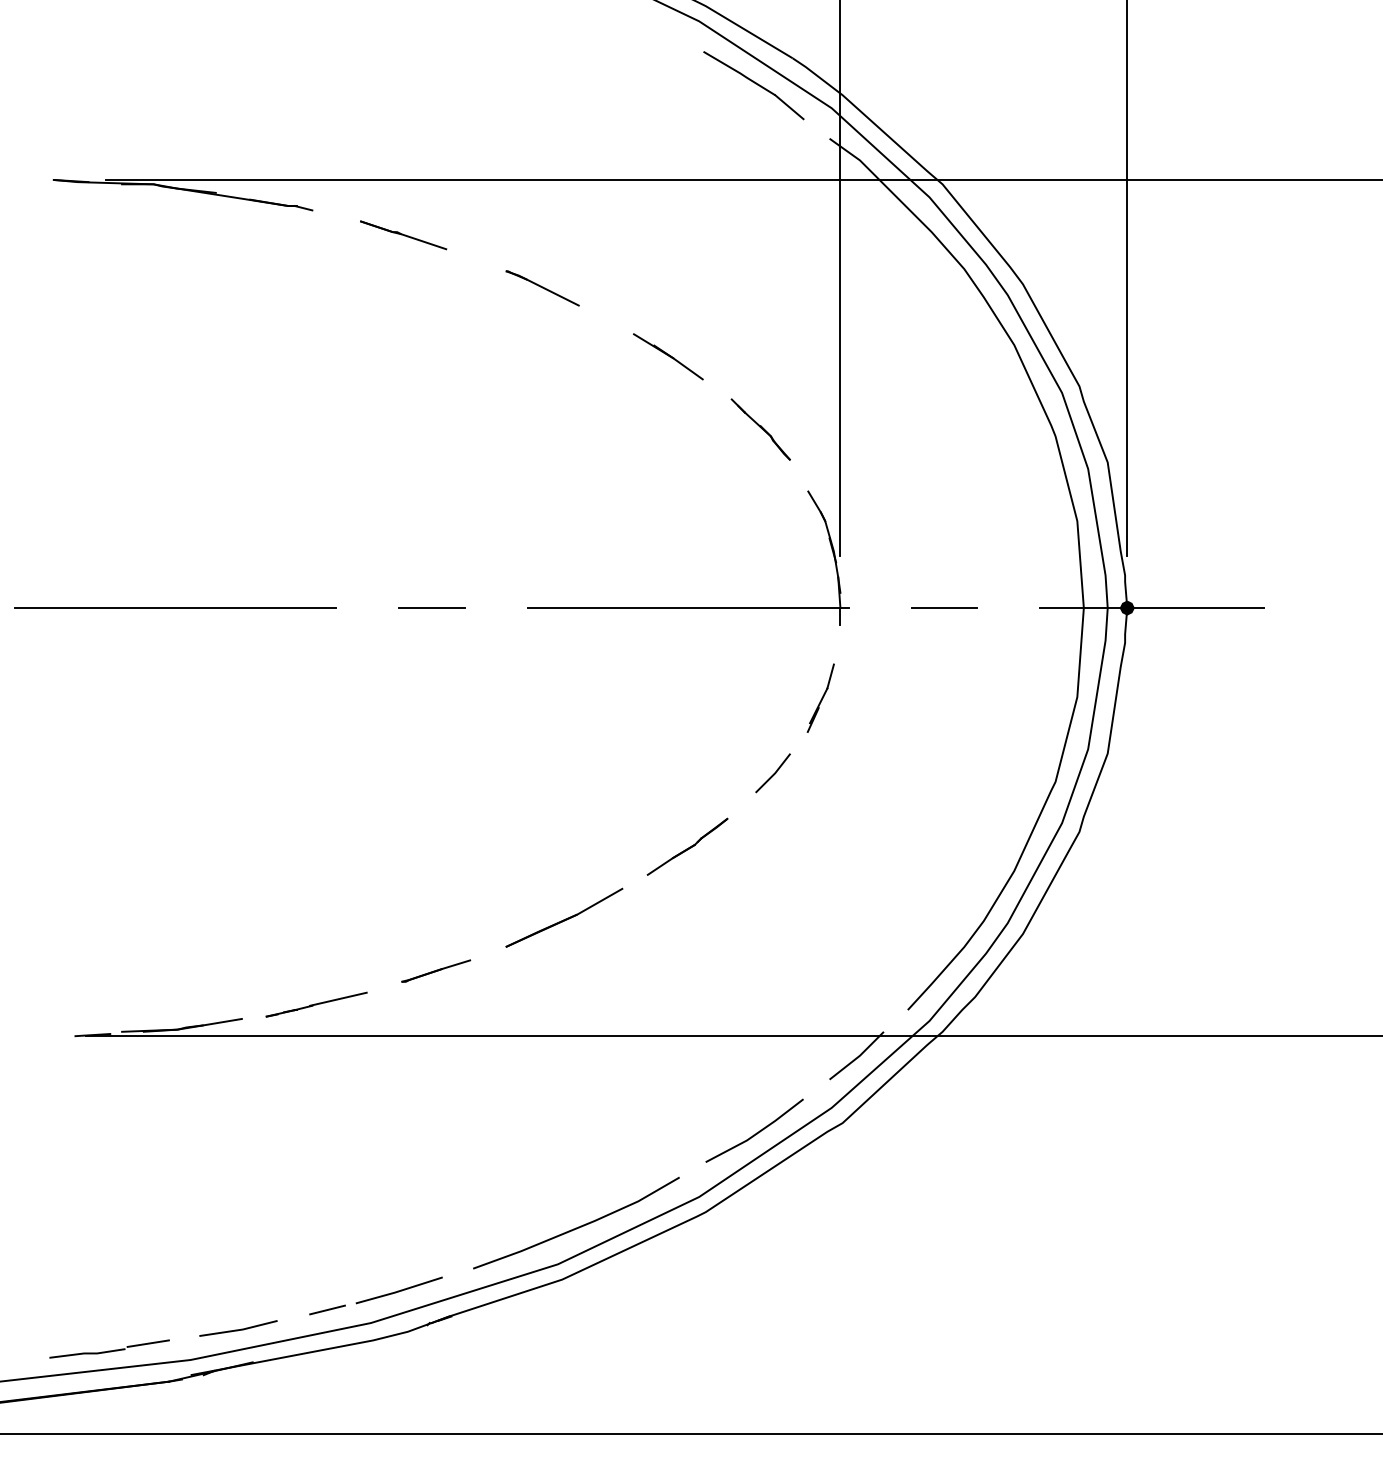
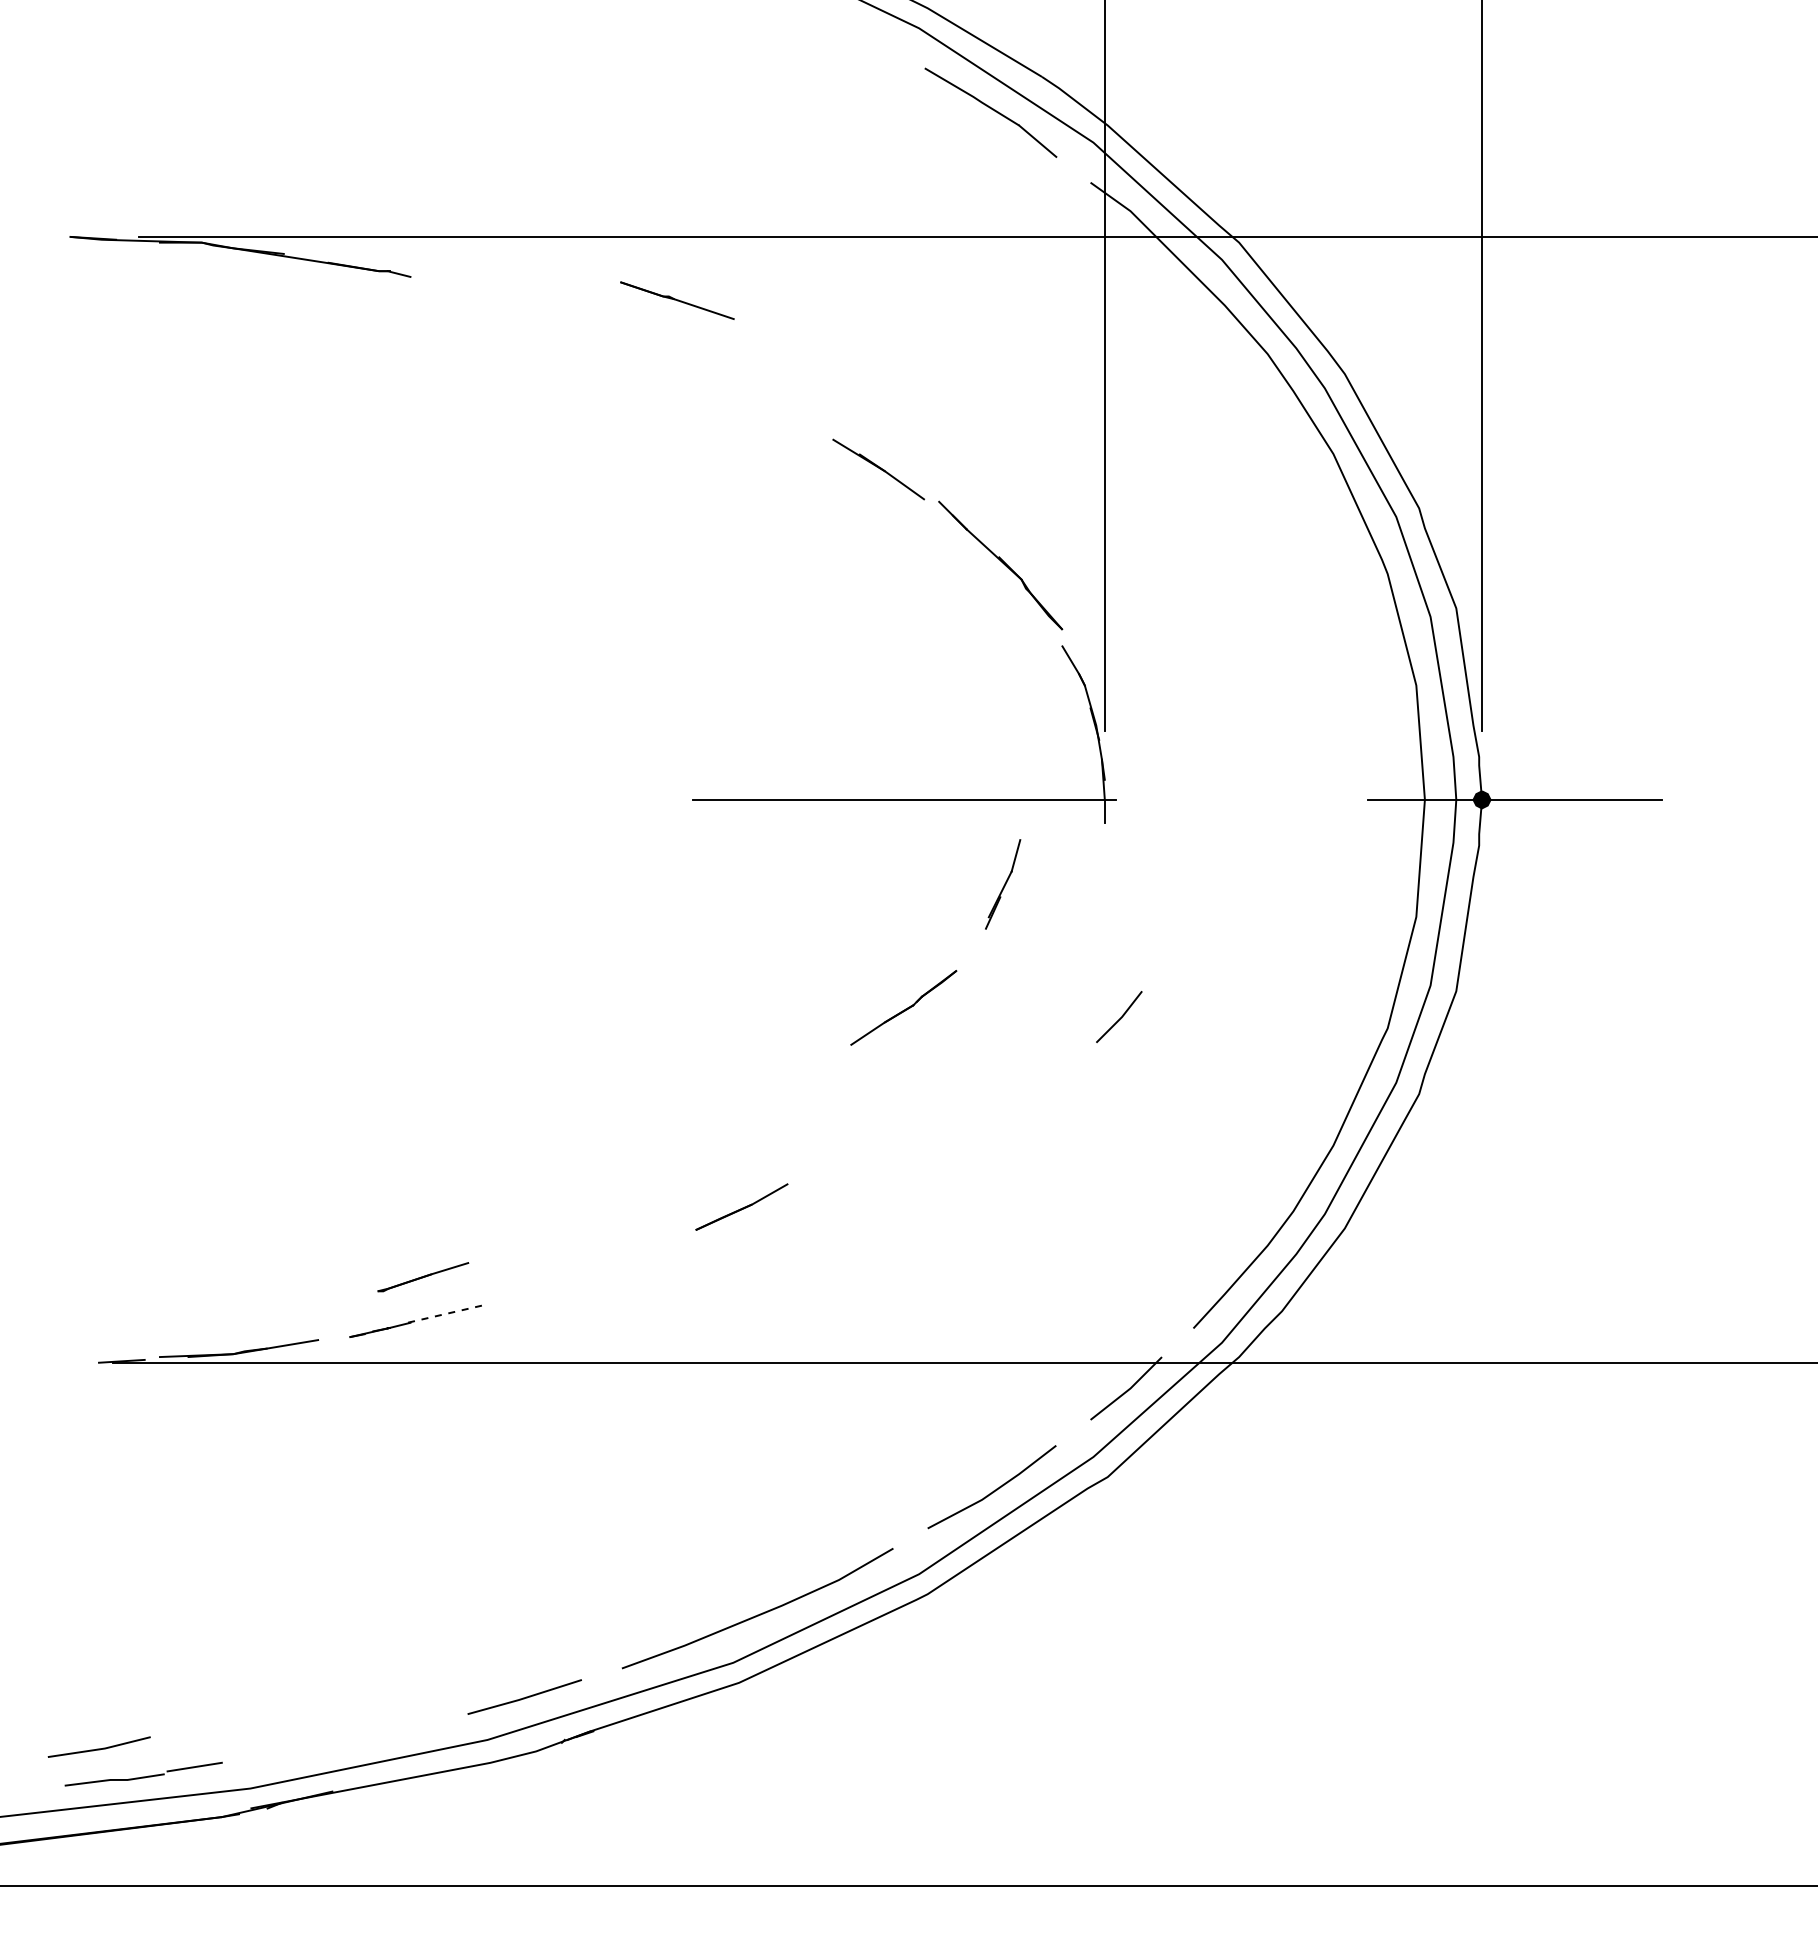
part: (403, 235) -> (677, 300), moved
part: (542, 288) -> (712, 379), removed
part: (760, 429) -> (999, 564), size x1.6
line: (175, 607) -> (230, 799), removed
line: (431, 607) -> (567, 799), removed
line: (944, 607) -> (1241, 799), removed
part: (821, 698) -> (1003, 884), moved
line: (774, 773) -> (1120, 1017), moved
part: (687, 846) -> (903, 1007), moved
part: (564, 917) -> (741, 1206), size x0.6
part: (436, 971) -> (423, 1277), moved
line: (338, 999) -> (444, 1314), solid -> dashed
line: (327, 1309) -> (430, 1722), removed
line: (237, 1329) -> (98, 1748), moved

